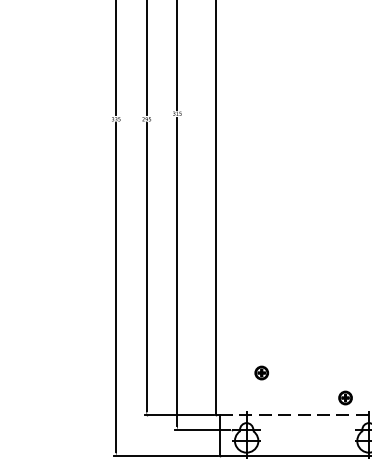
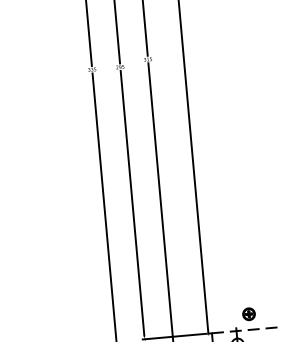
part: (261, 372) -> (248, 313), moved

